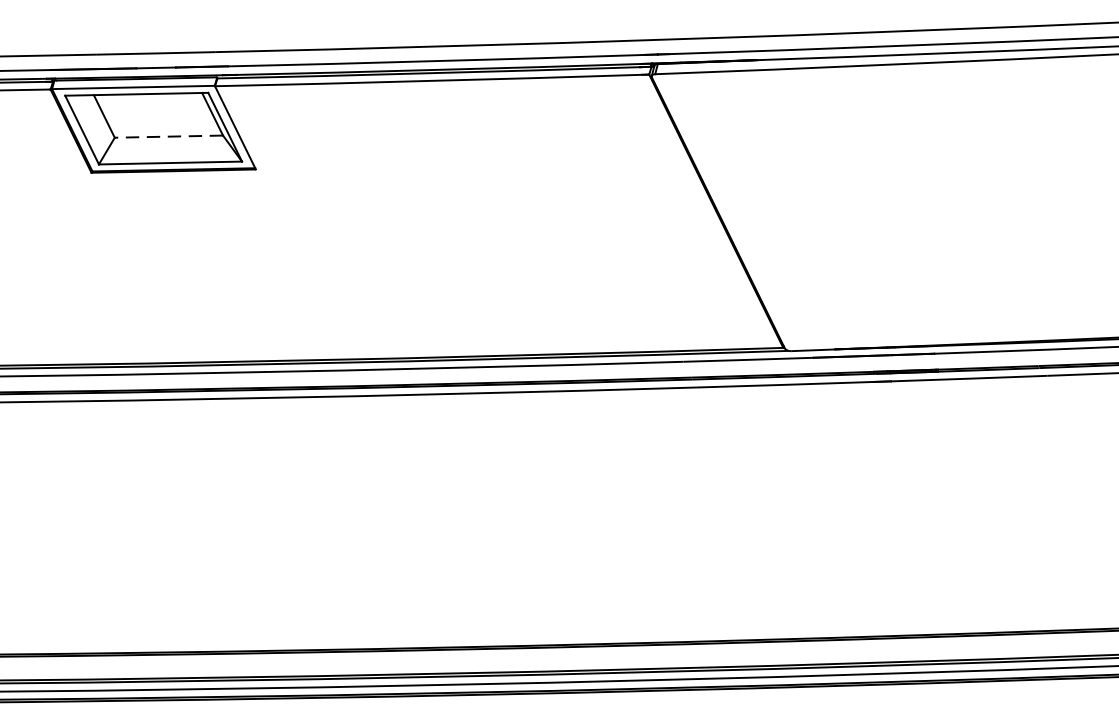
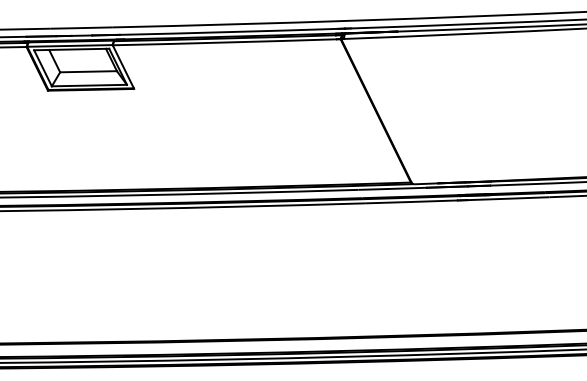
line: (168, 136) -> (88, 71), dashed -> solid

